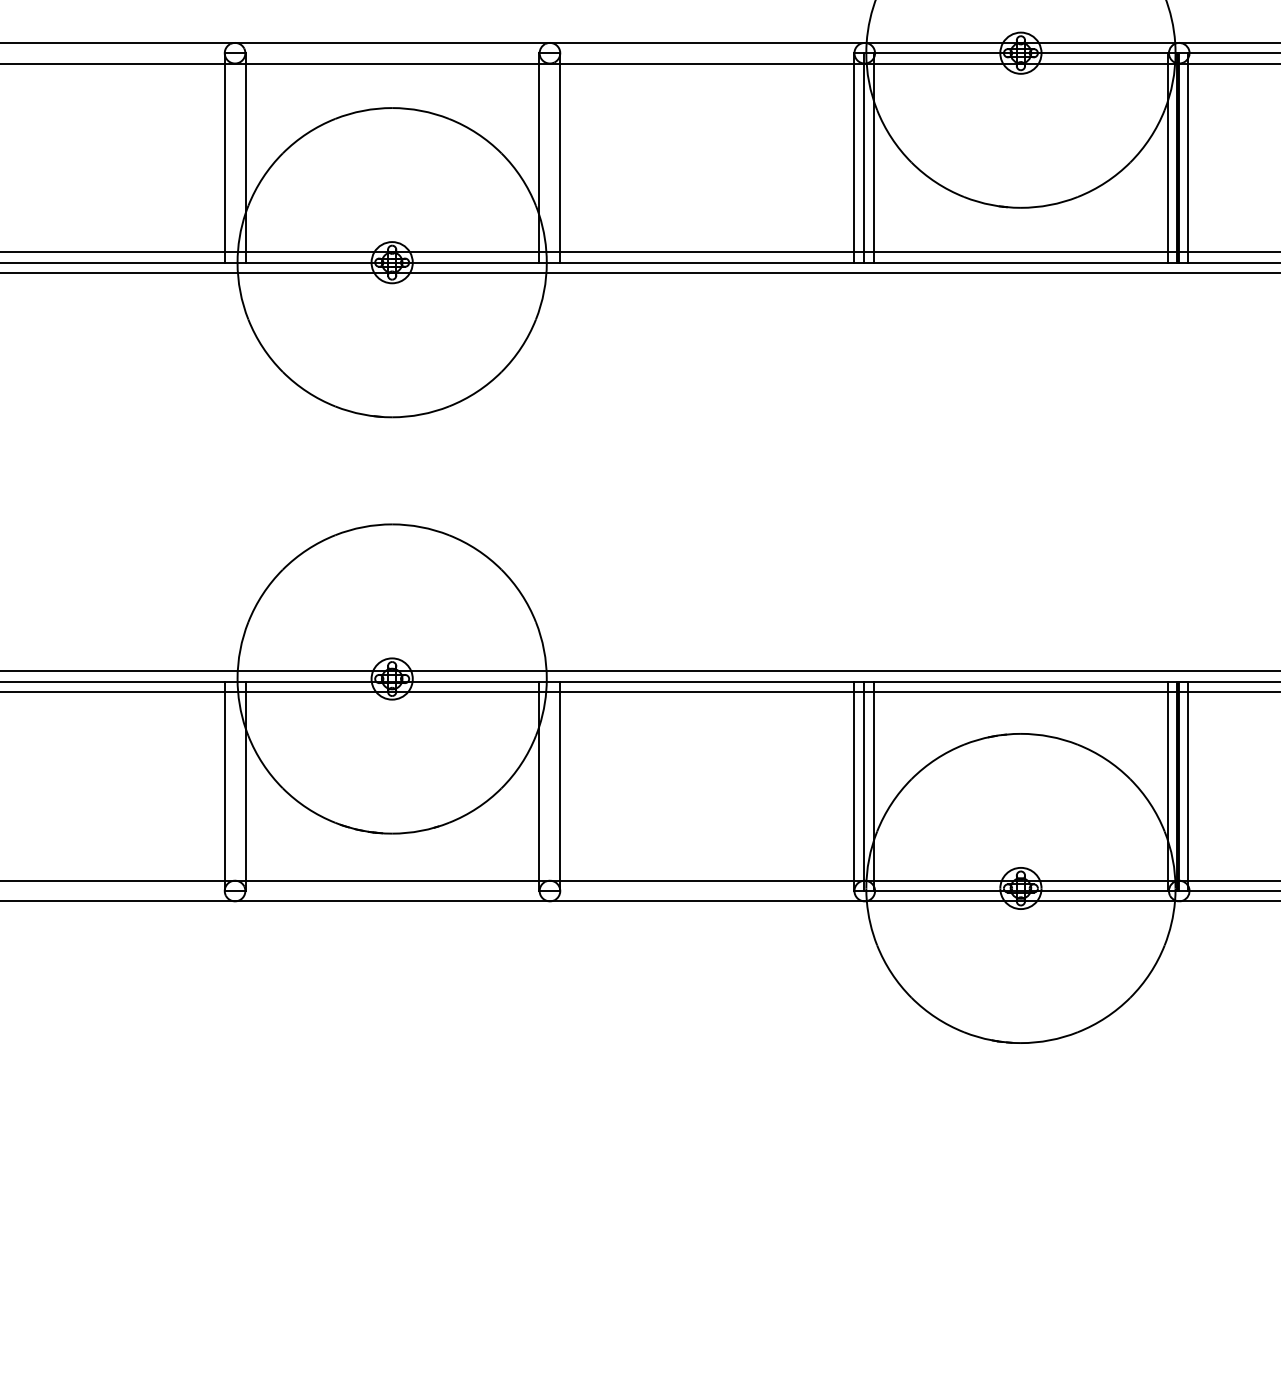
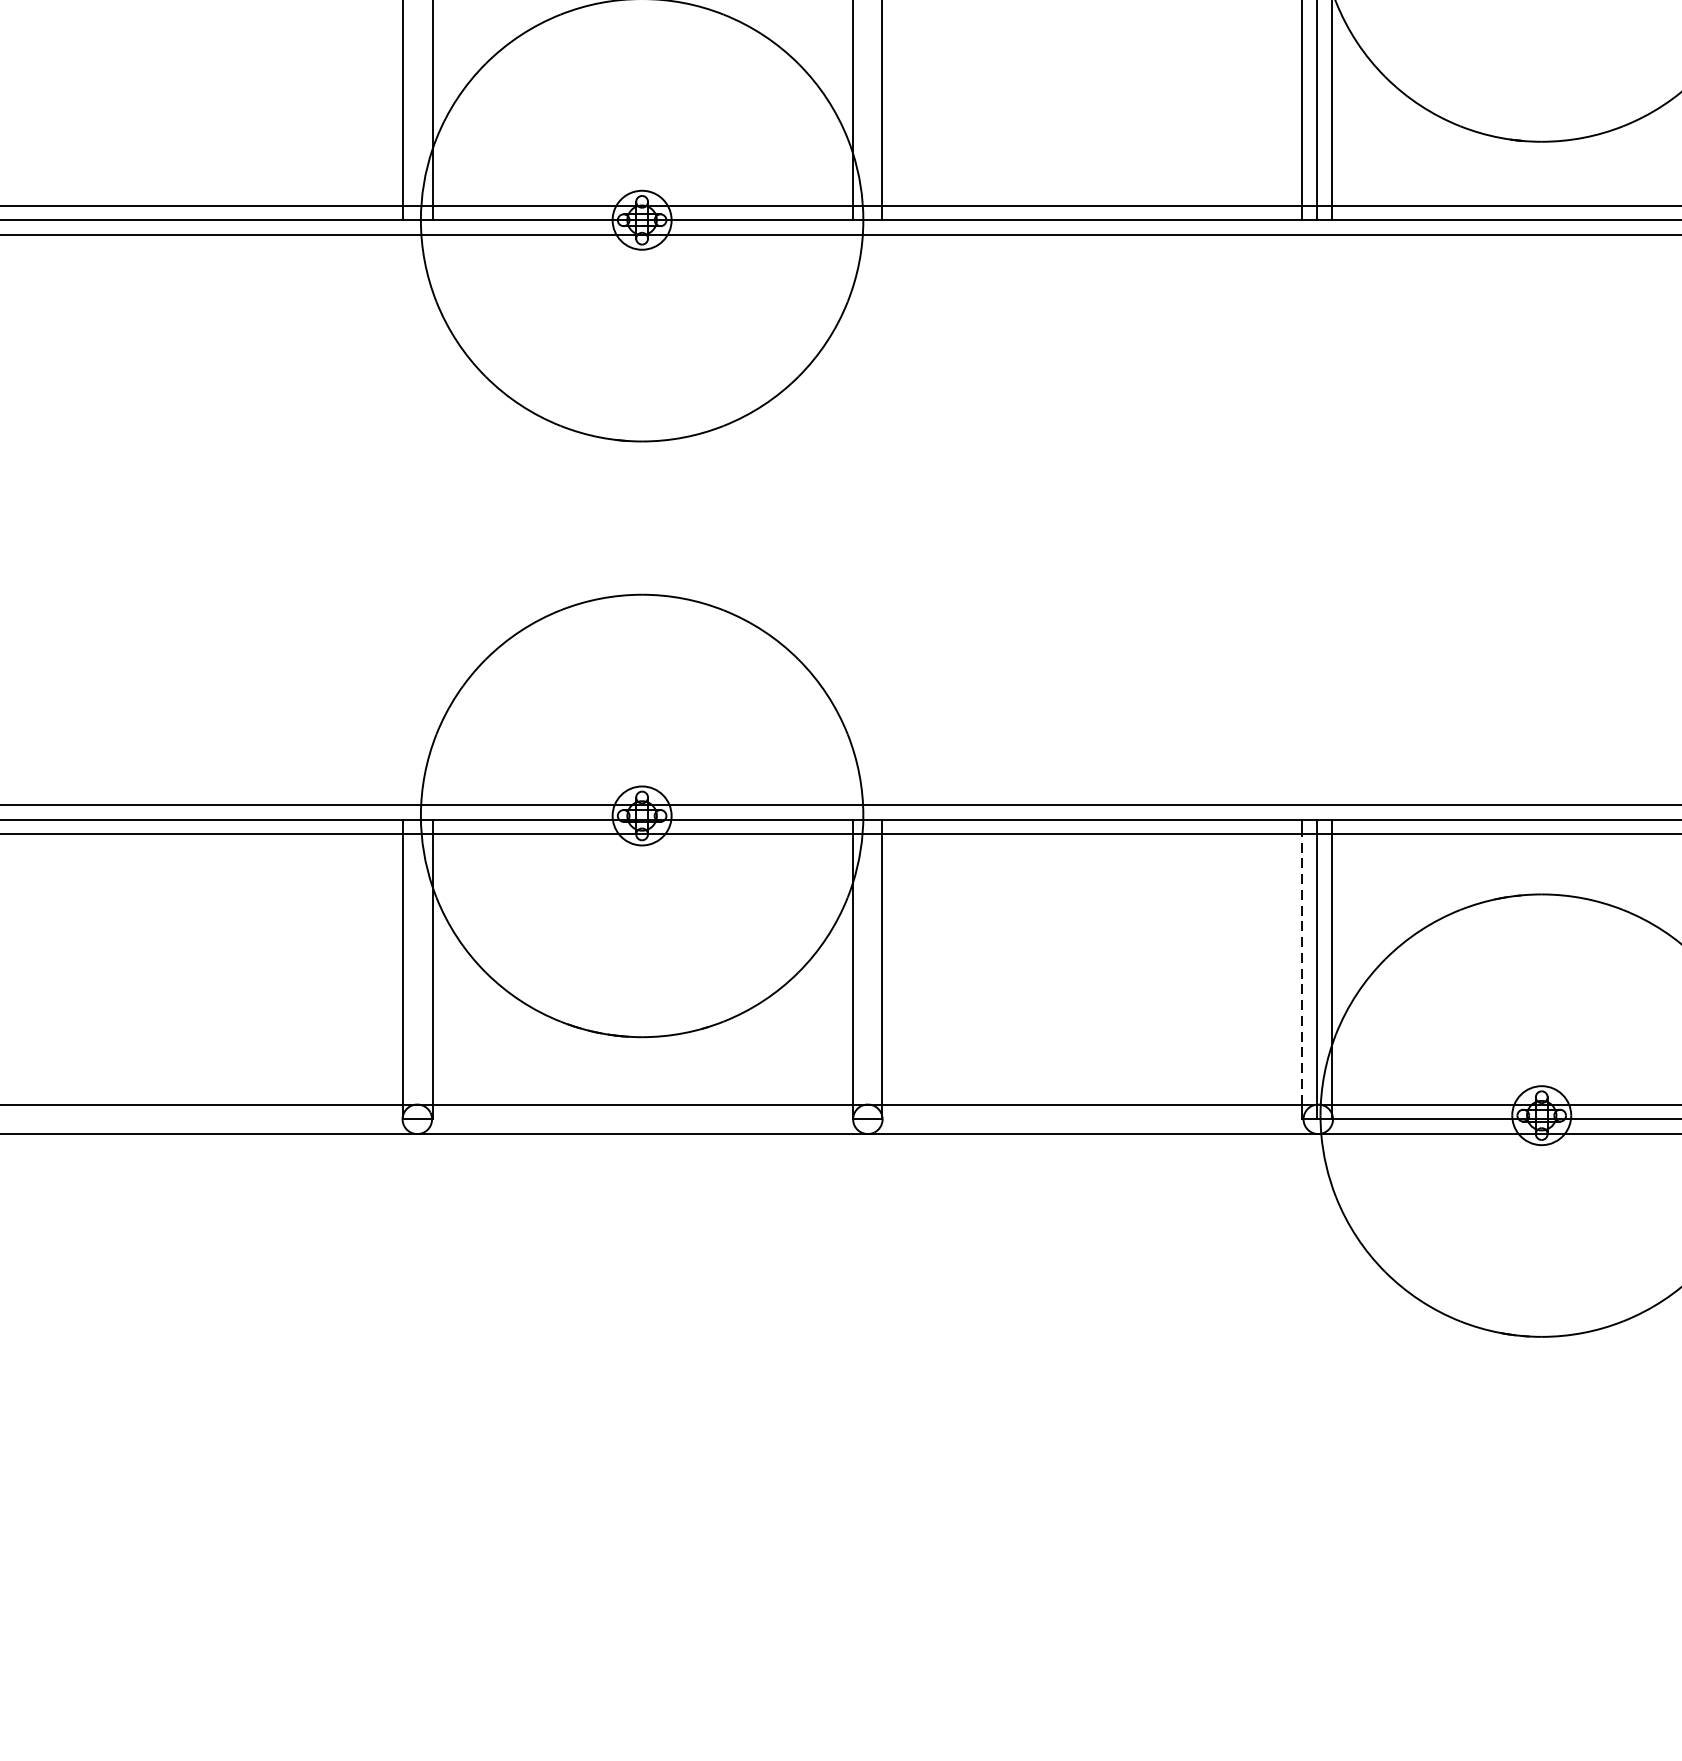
line: (853, 785) -> (1302, 968), solid -> dashed

